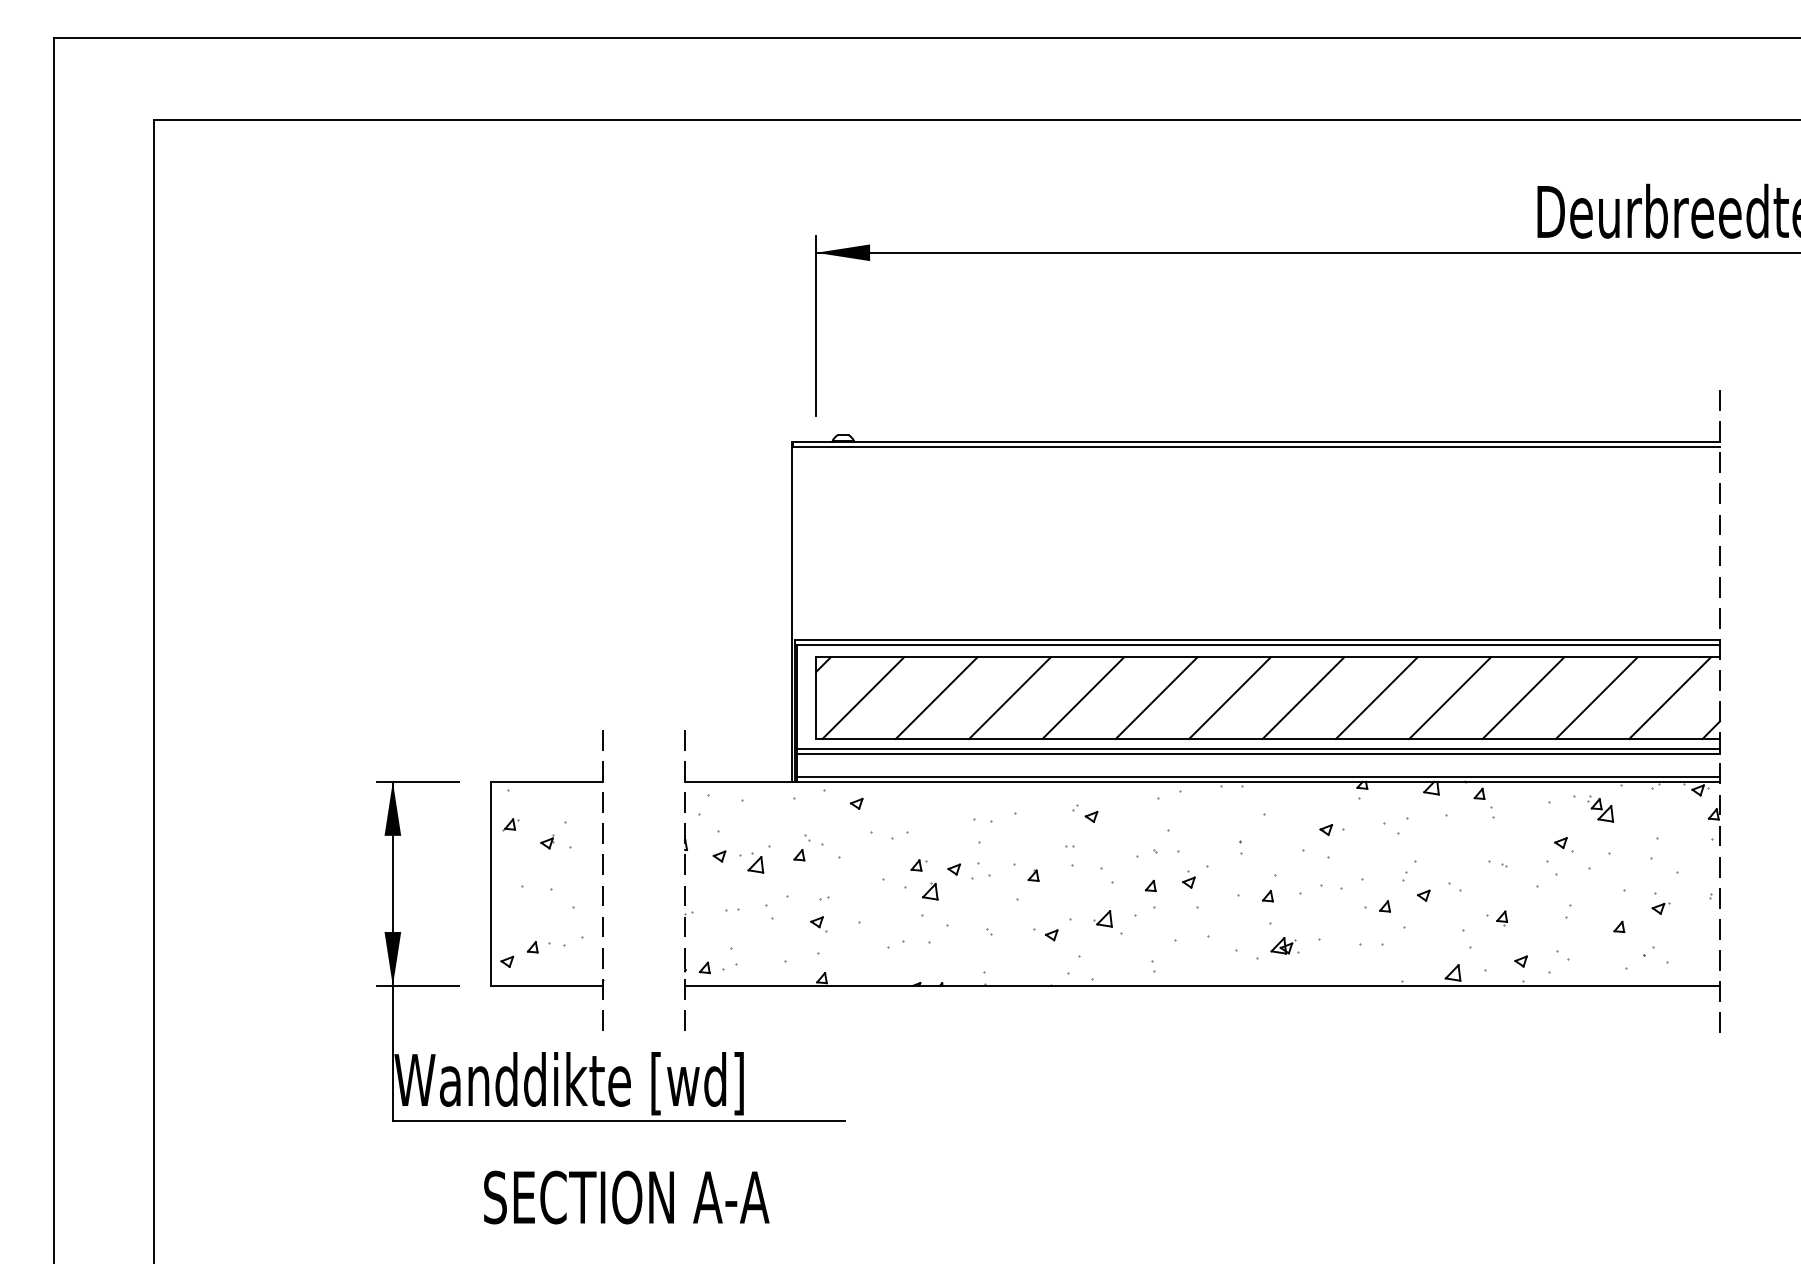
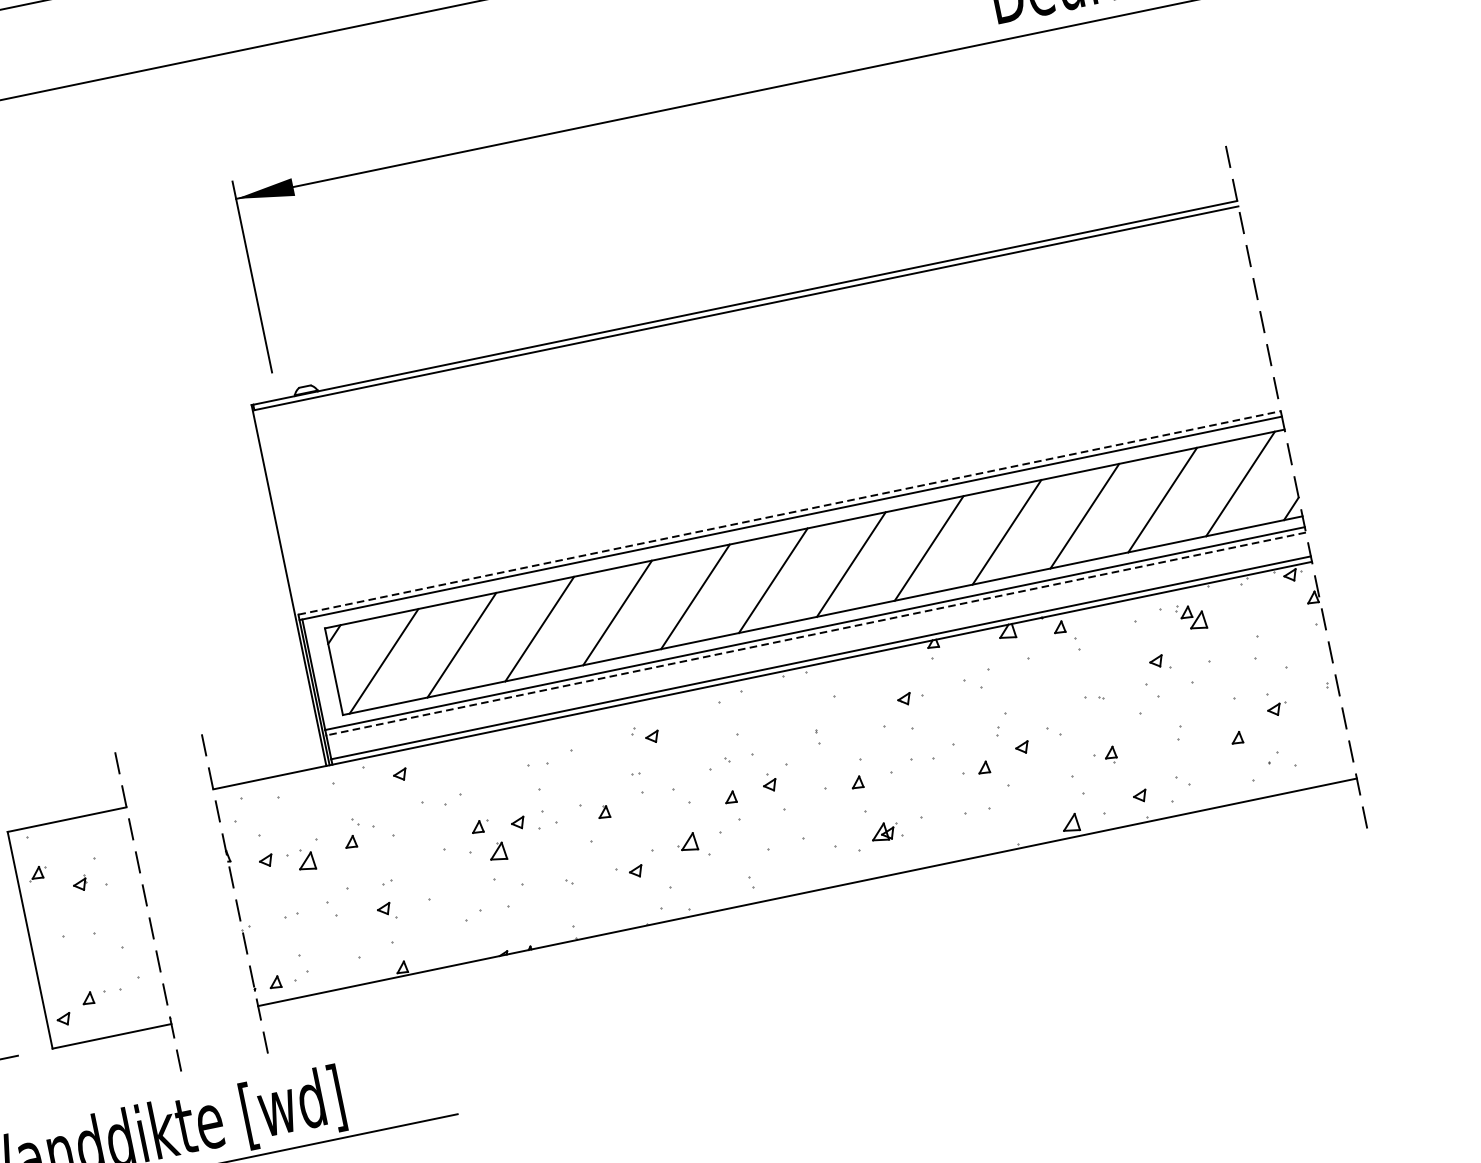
line: (1257, 639) -> (789, 512), solid -> dashed
line: (1258, 754) -> (815, 634), solid -> dashed

